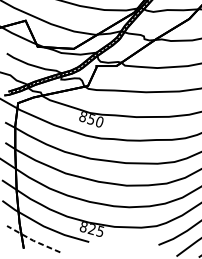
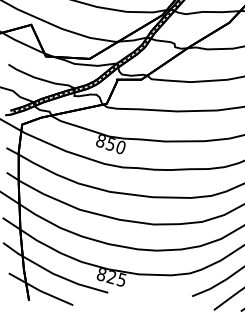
line: (33, 241) -> (40, 291), dashed -> solid

